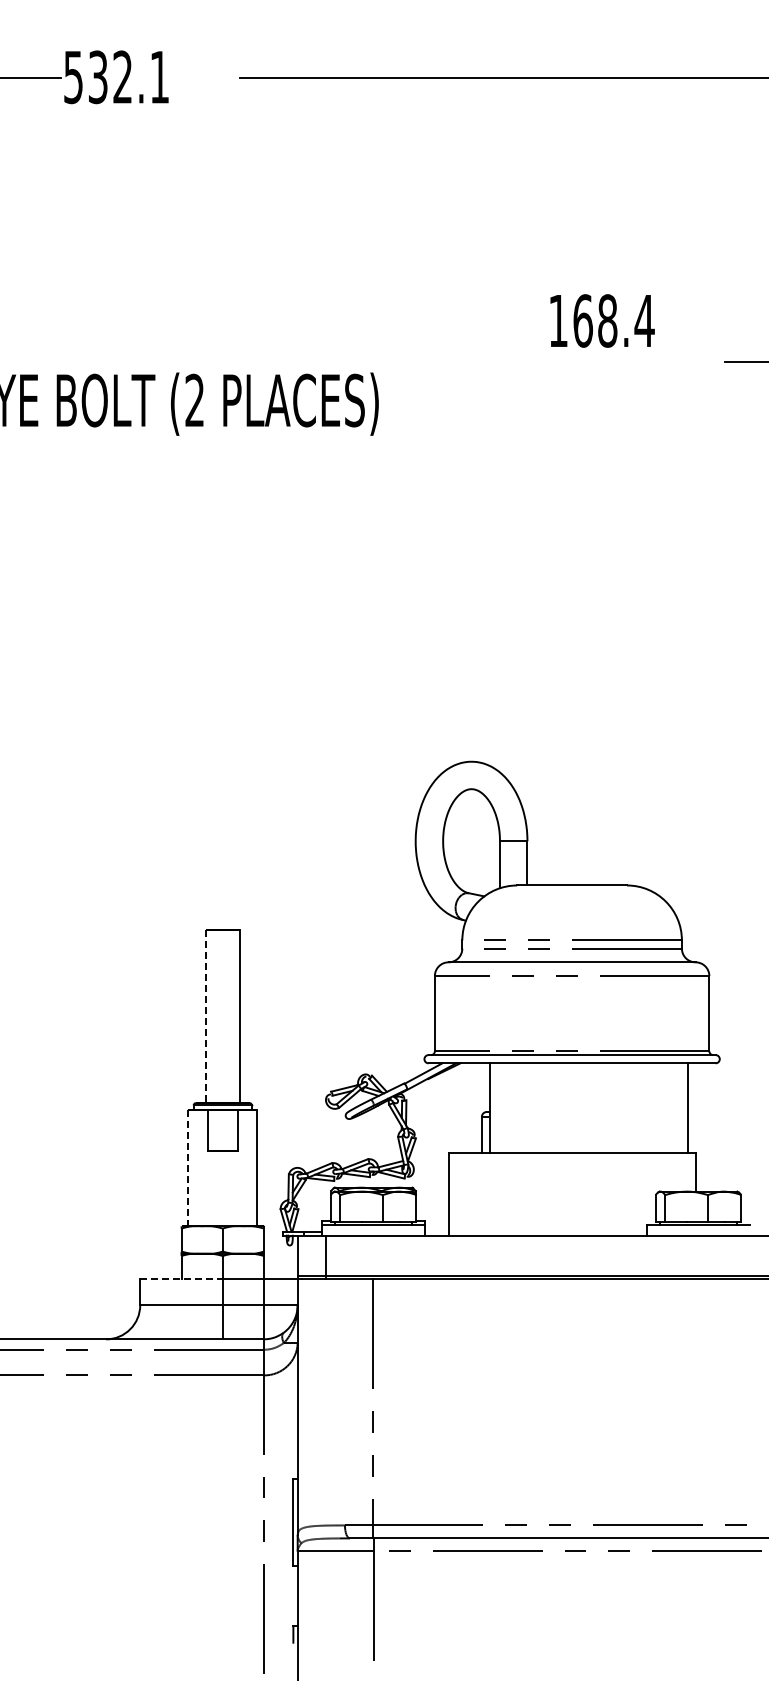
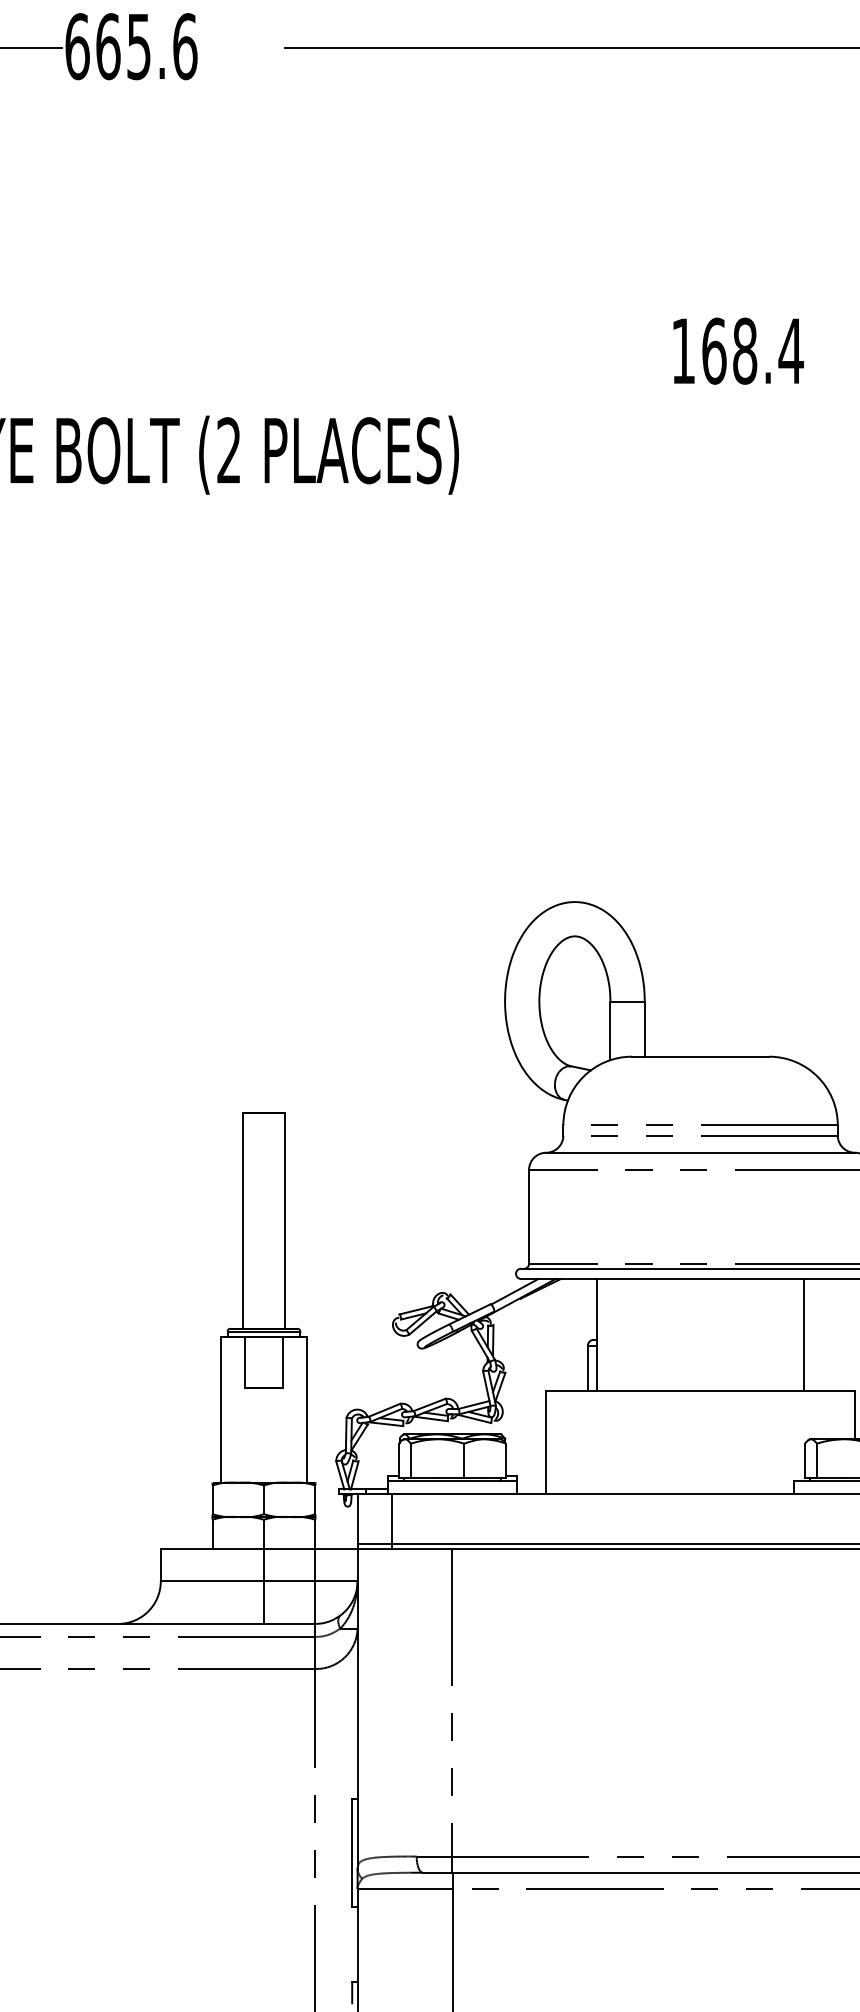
text: (116, 77) -> (131, 46), 532.1 -> 665.6
line: (206, 1017) -> (243, 1221), dashed -> solid
line: (687, 1108) -> (803, 1335), moved
line: (188, 1168) -> (221, 1410), dashed -> solid
line: (182, 1279) -> (213, 1549), dashed -> solid

